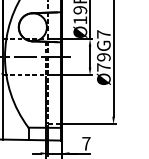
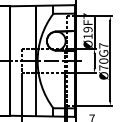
text: (103, 56) -> (103, 60), Ø79G7 -> Ø70G7

